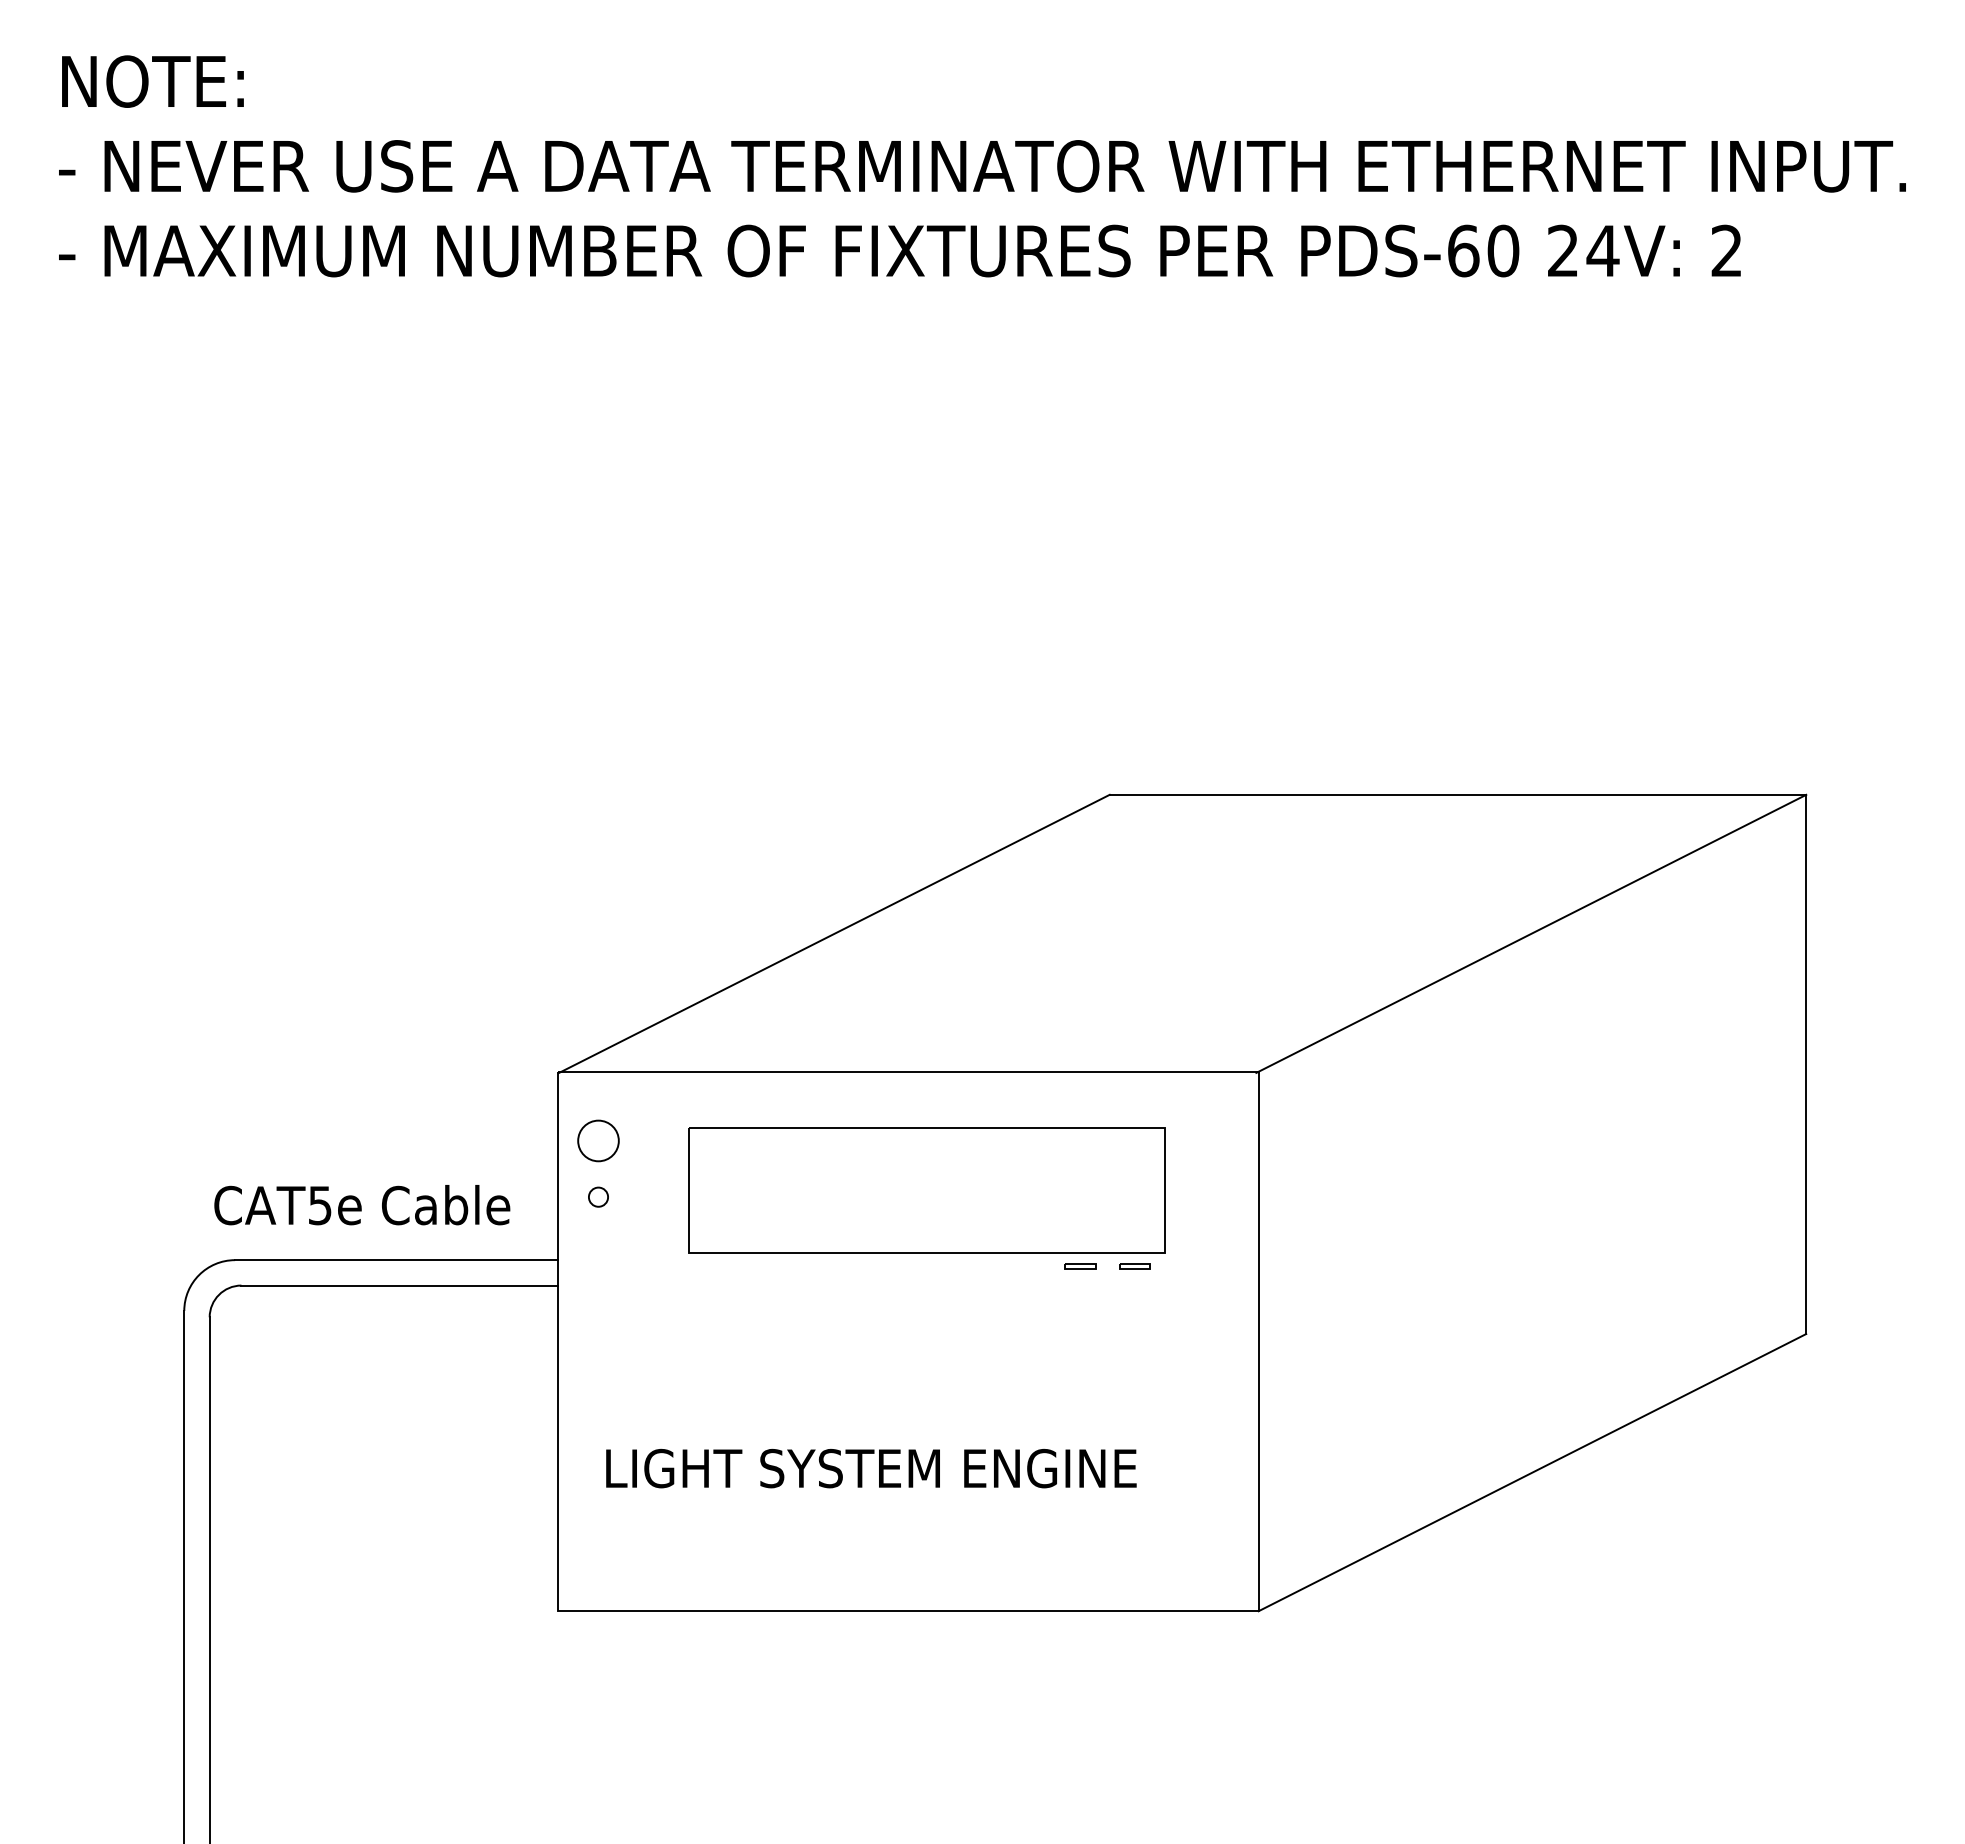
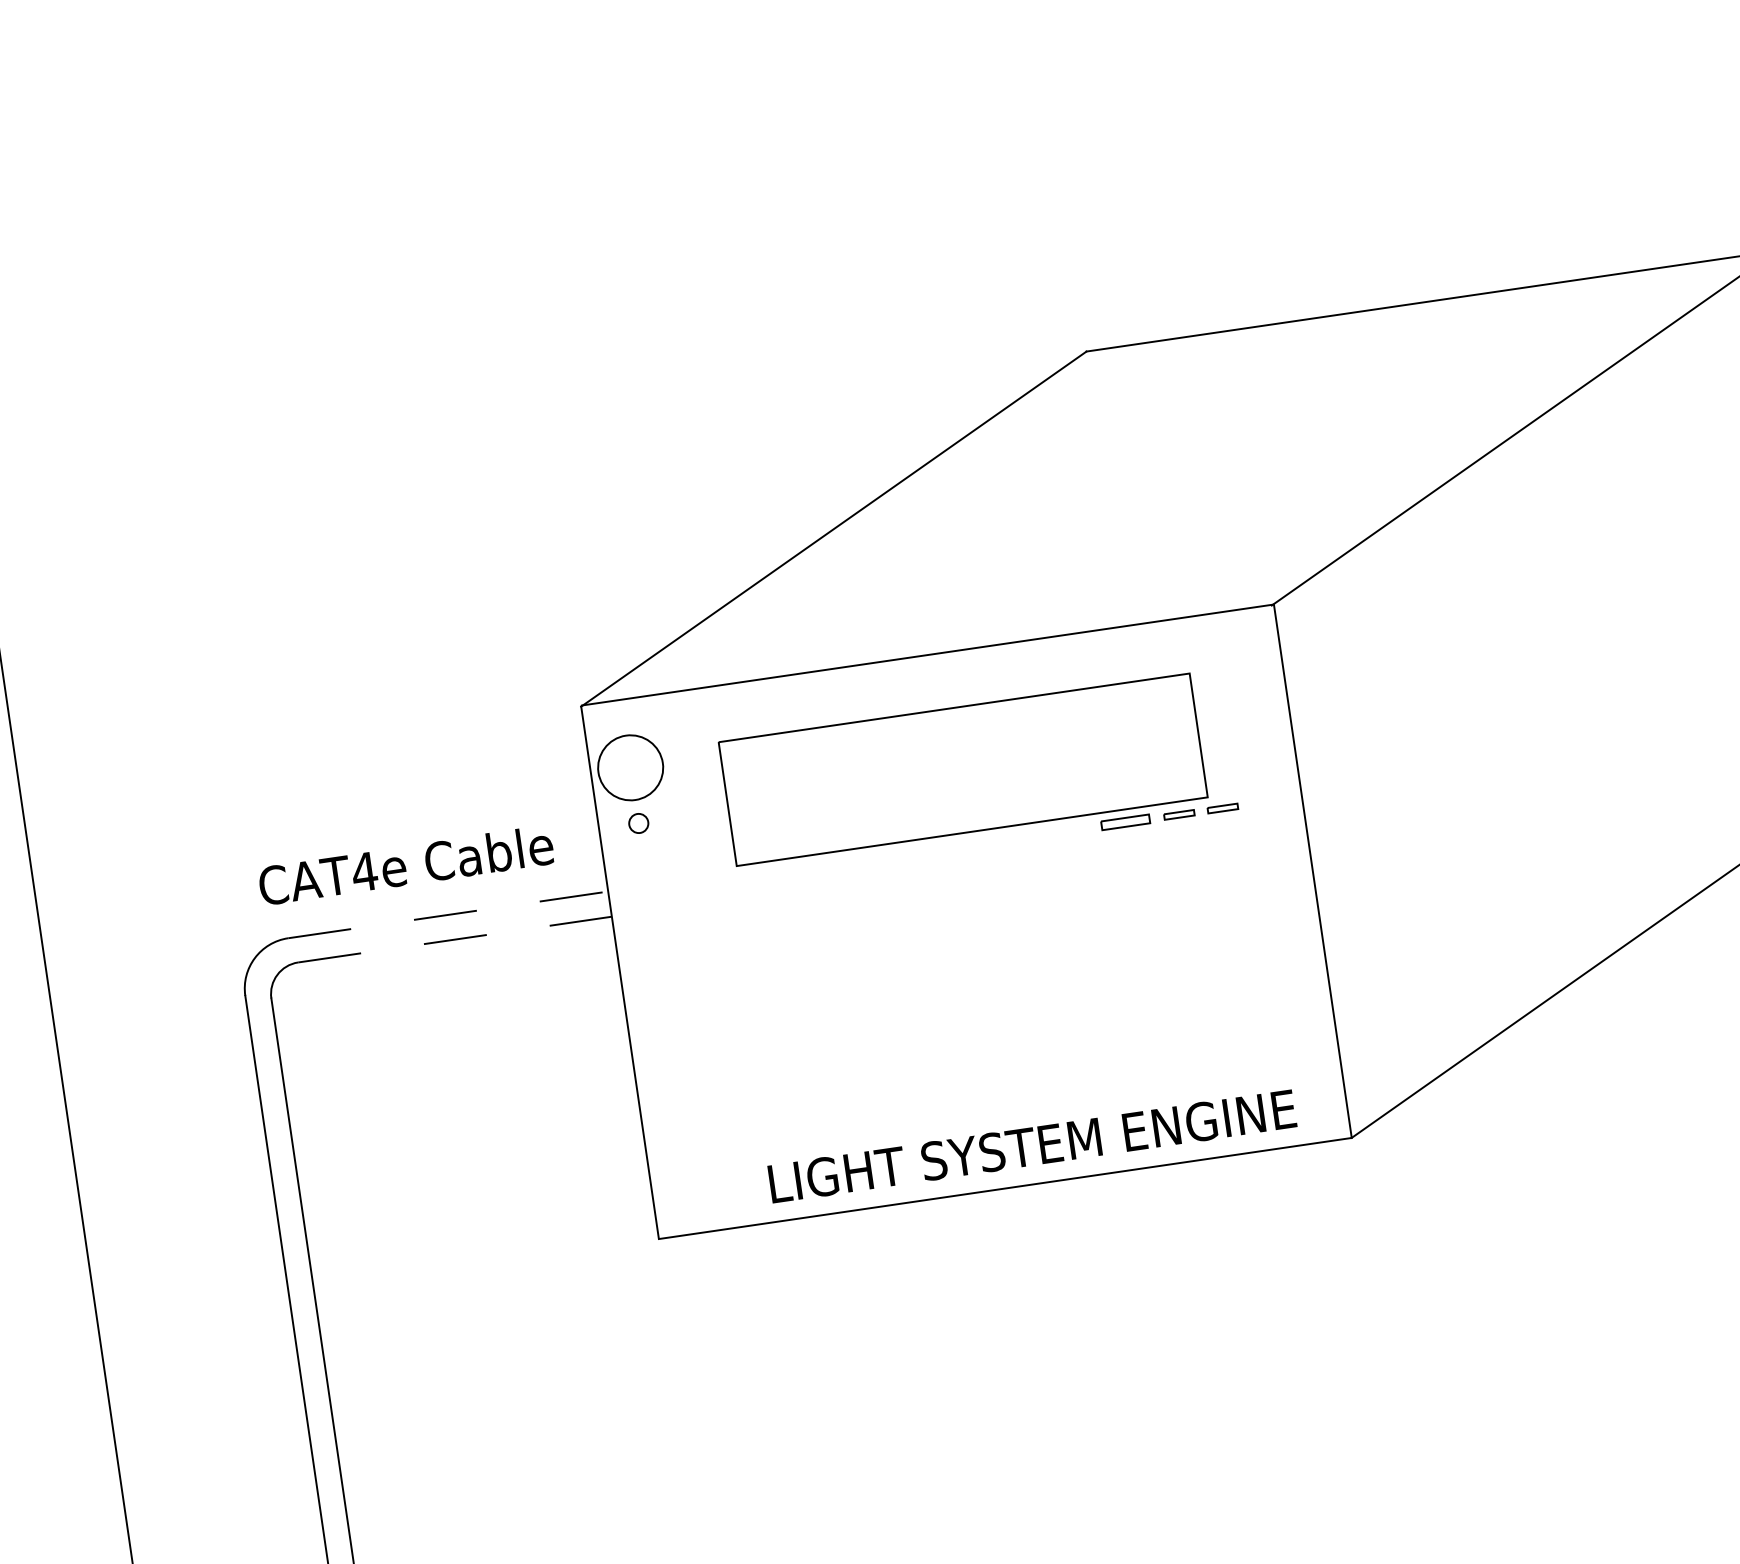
circle: (598, 1140) -> (630, 767), size x1.6
text: (319, 1205) -> (363, 871), CAT5e -> CAT4e
line: (396, 1260) -> (448, 915), solid -> dashed
part: (1080, 1266) -> (1125, 822), size x1.6
part: (1178, 1266) -> (1222, 808), added
line: (400, 1285) -> (455, 939), solid -> dashed
text: (871, 1468) -> (1032, 1146), moved

